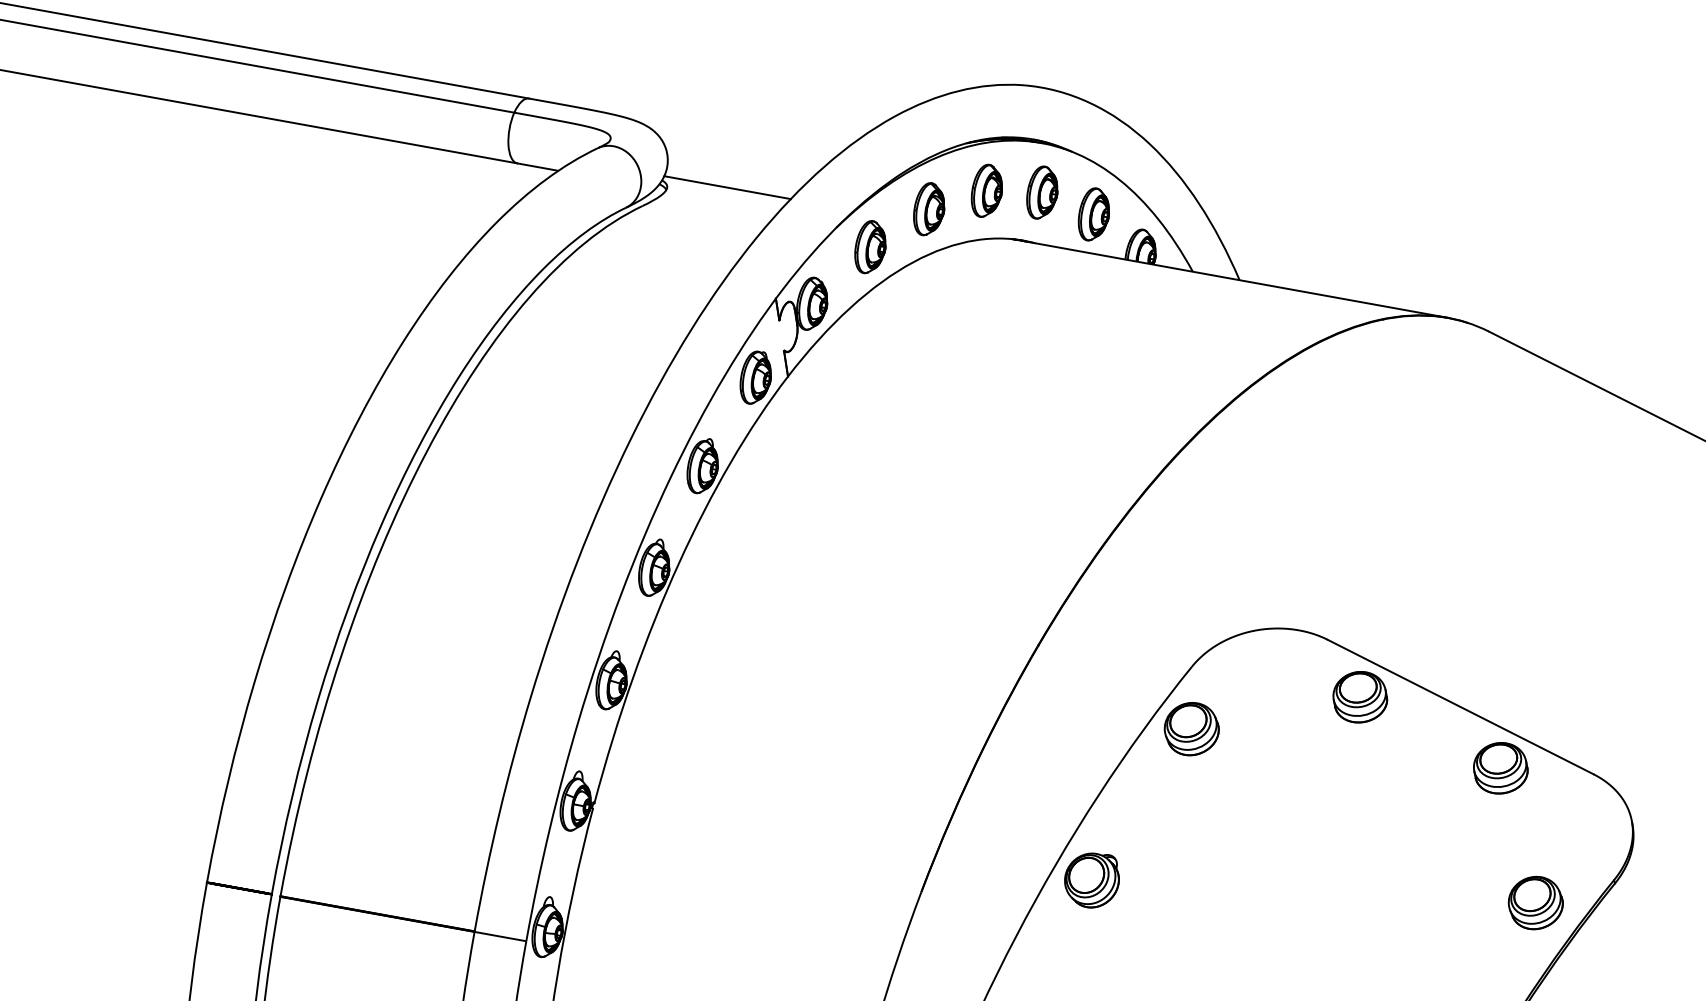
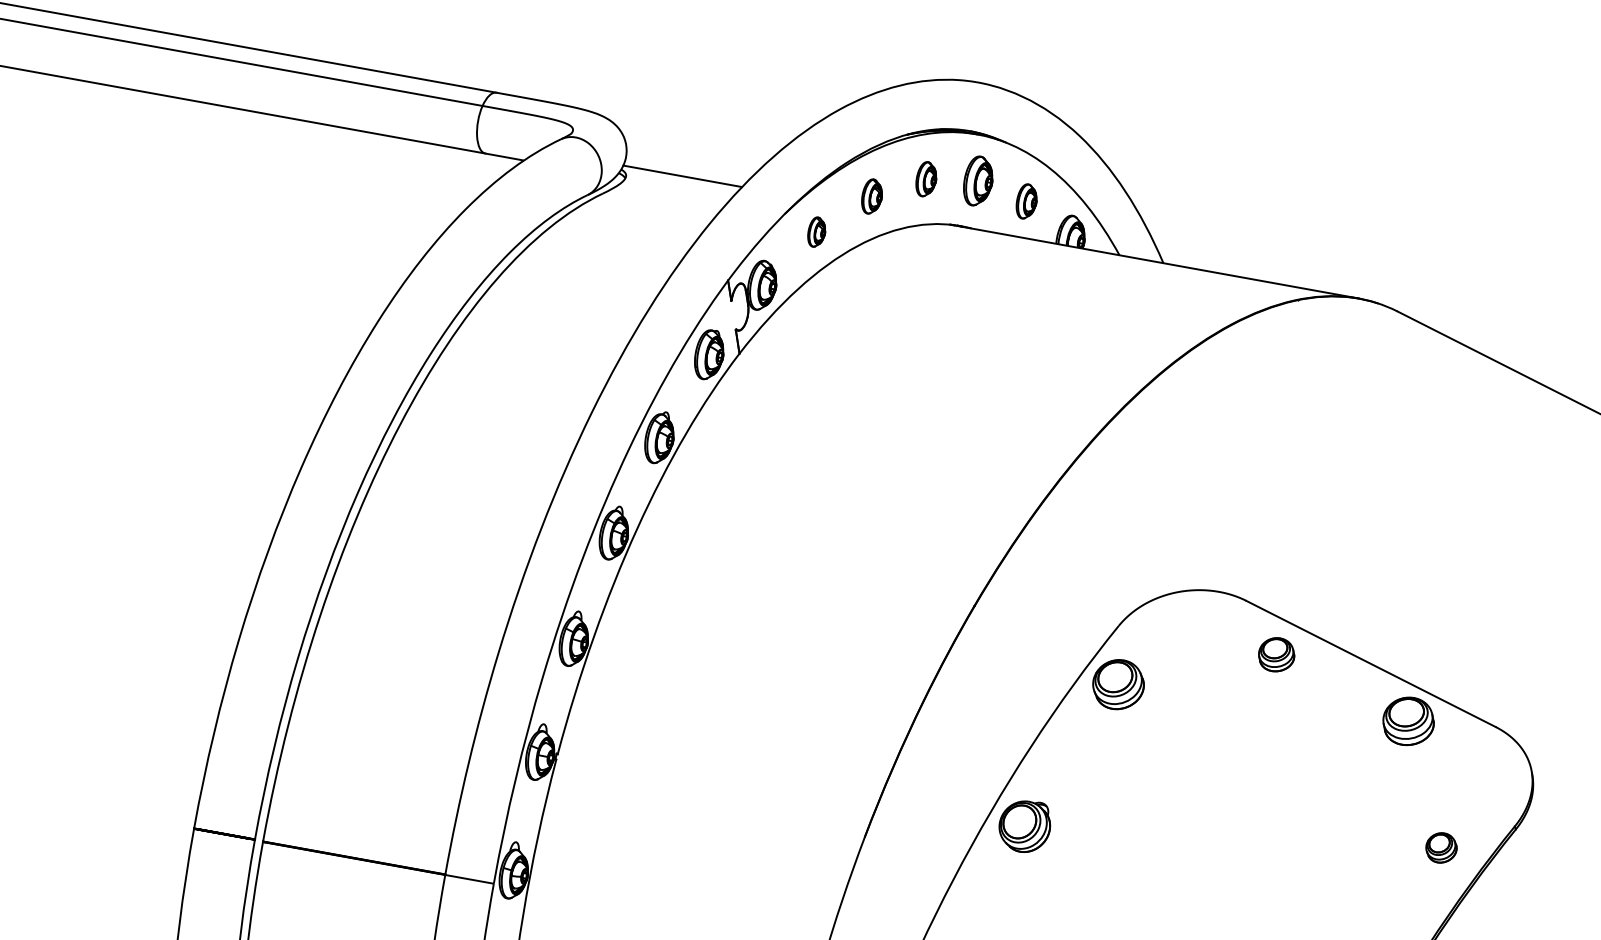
part: (987, 189) -> (926, 178), size x0.7
part: (928, 209) -> (871, 196), size x0.7
part: (1093, 214) -> (1026, 201), size x0.7
part: (870, 246) -> (816, 231), size x0.6
part: (1360, 697) -> (1276, 654), size x0.7
part: (1535, 902) -> (1441, 847), size x0.6

